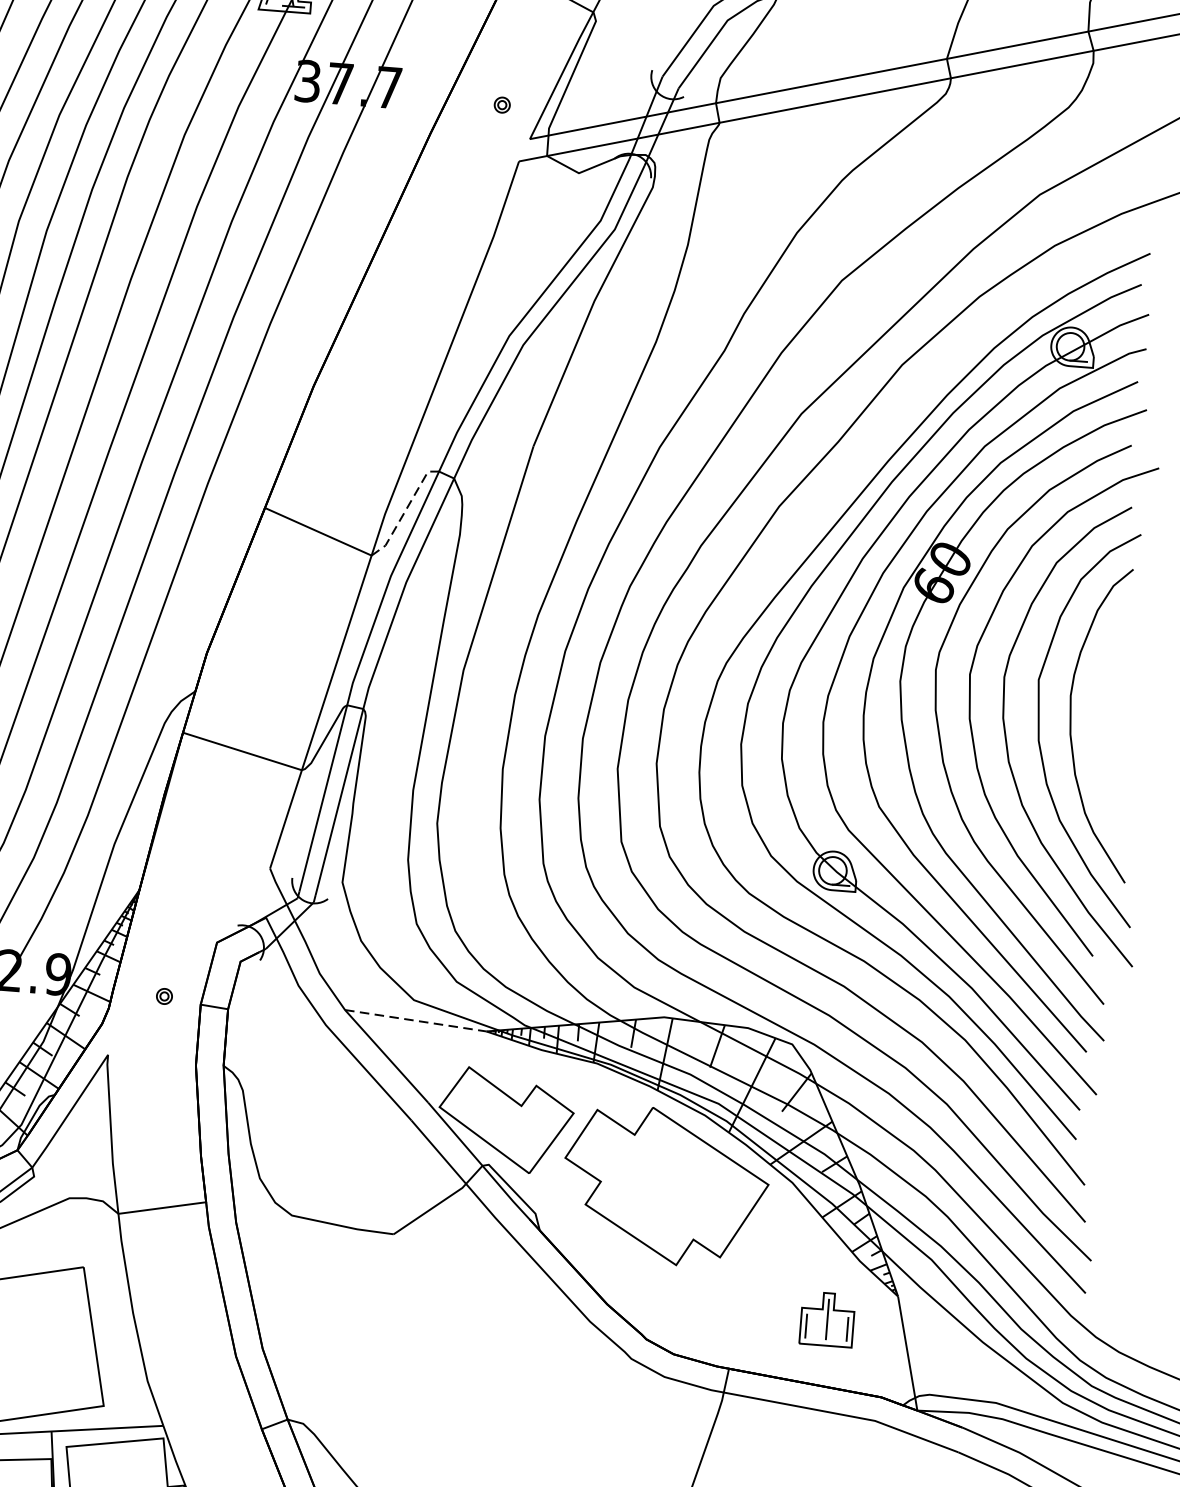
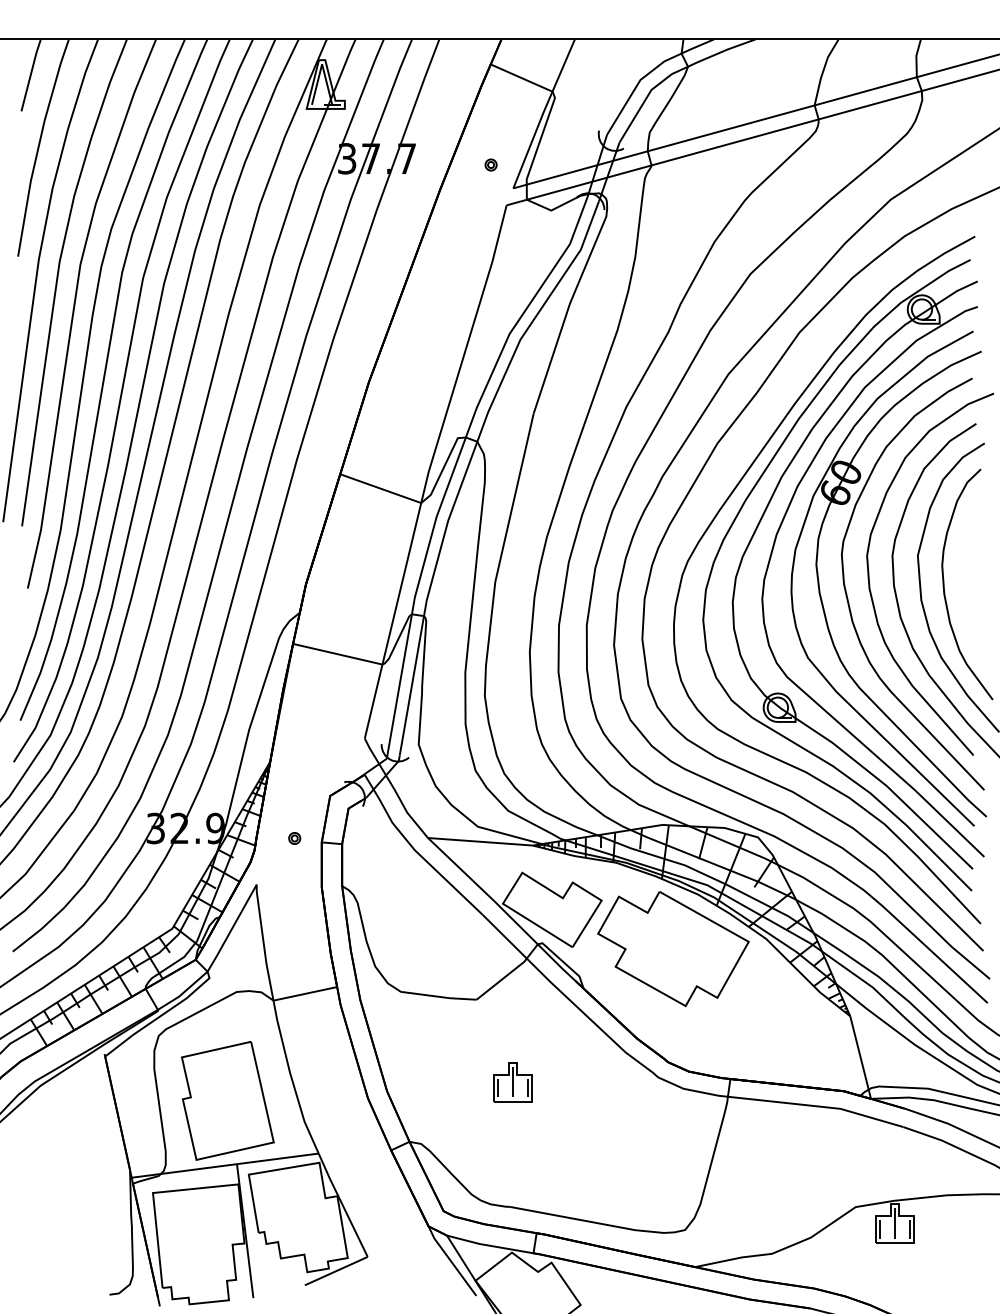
line: (405, 509) -> (443, 467), dashed -> solid
line: (415, 1020) -> (480, 841), dashed -> solid
part: (827, 1319) -> (512, 1082), moved

